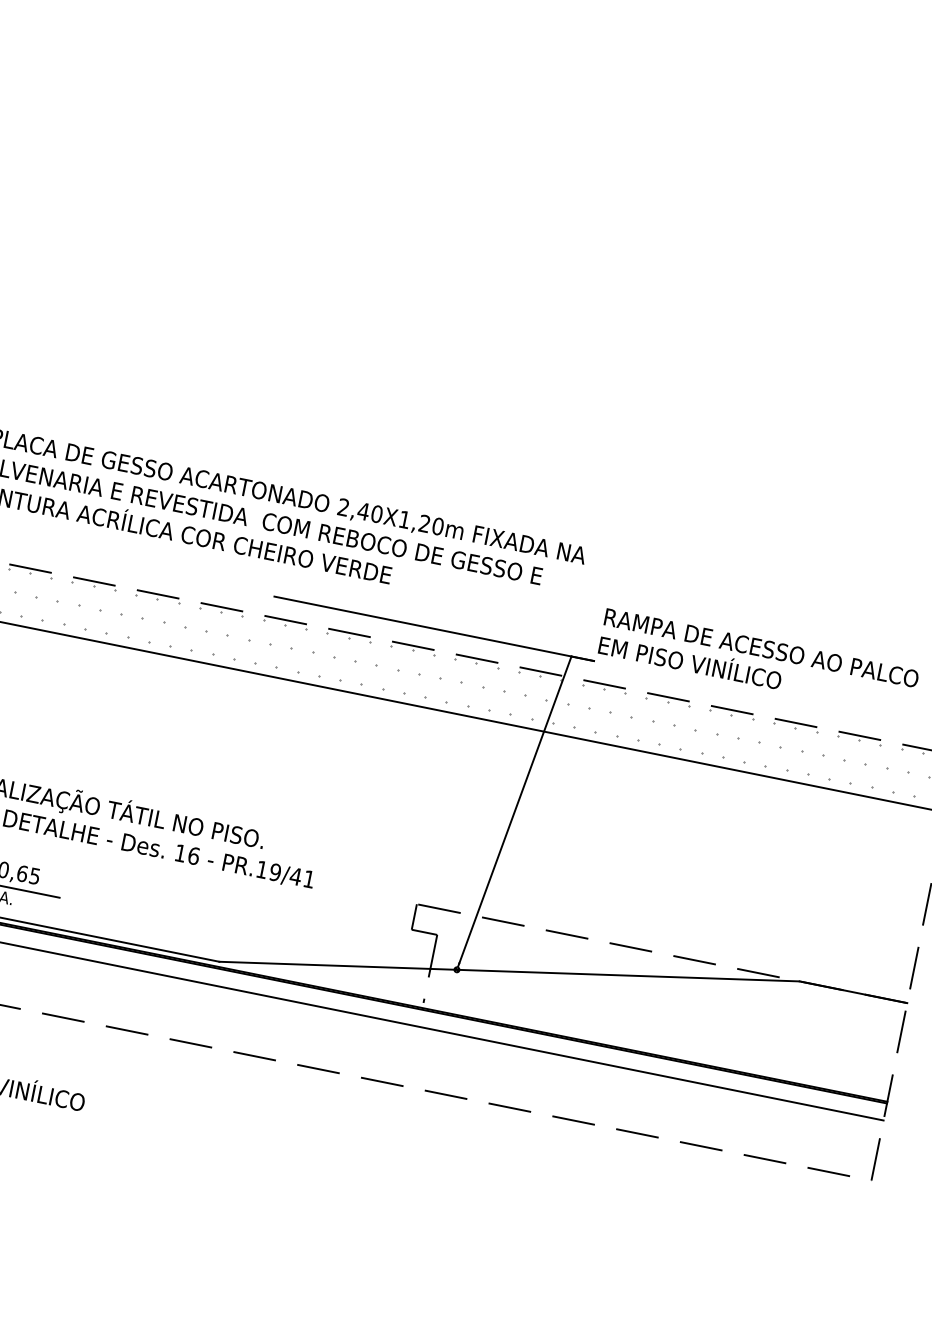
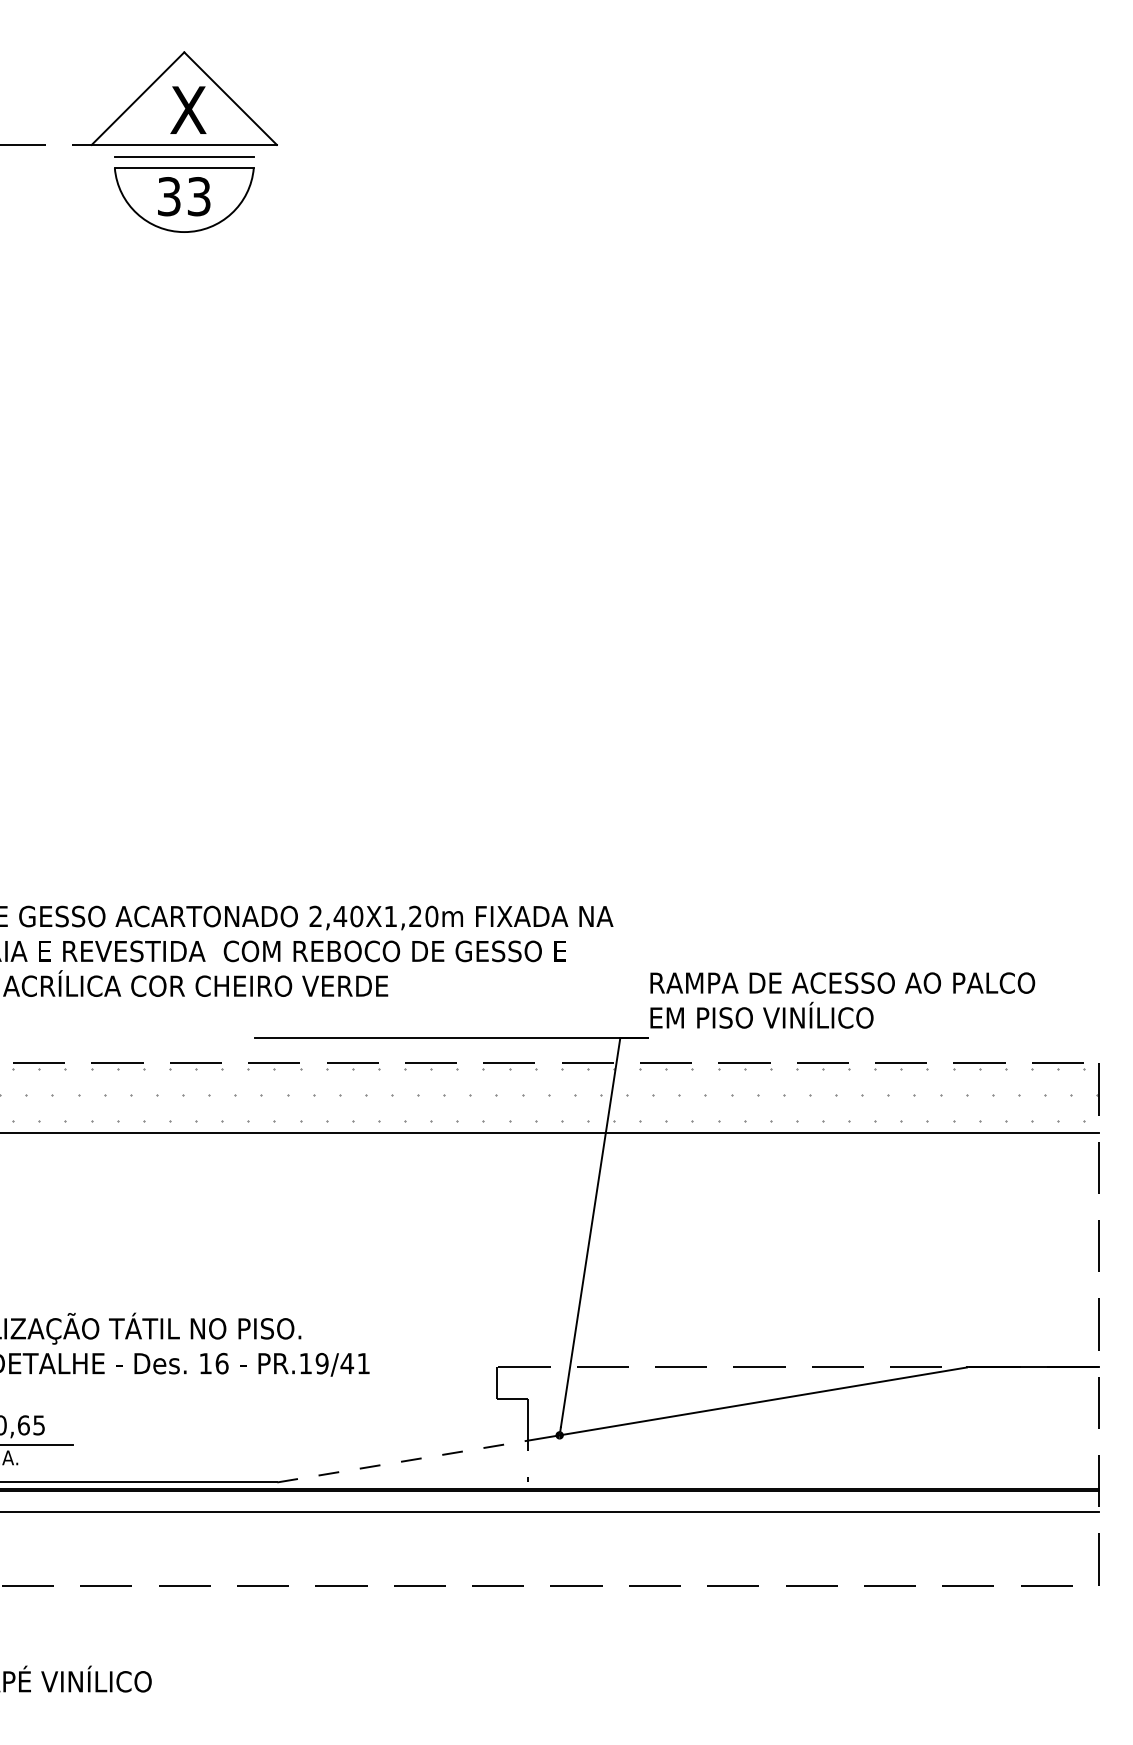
line: (325, 965) -> (403, 1461), solid -> dashed

